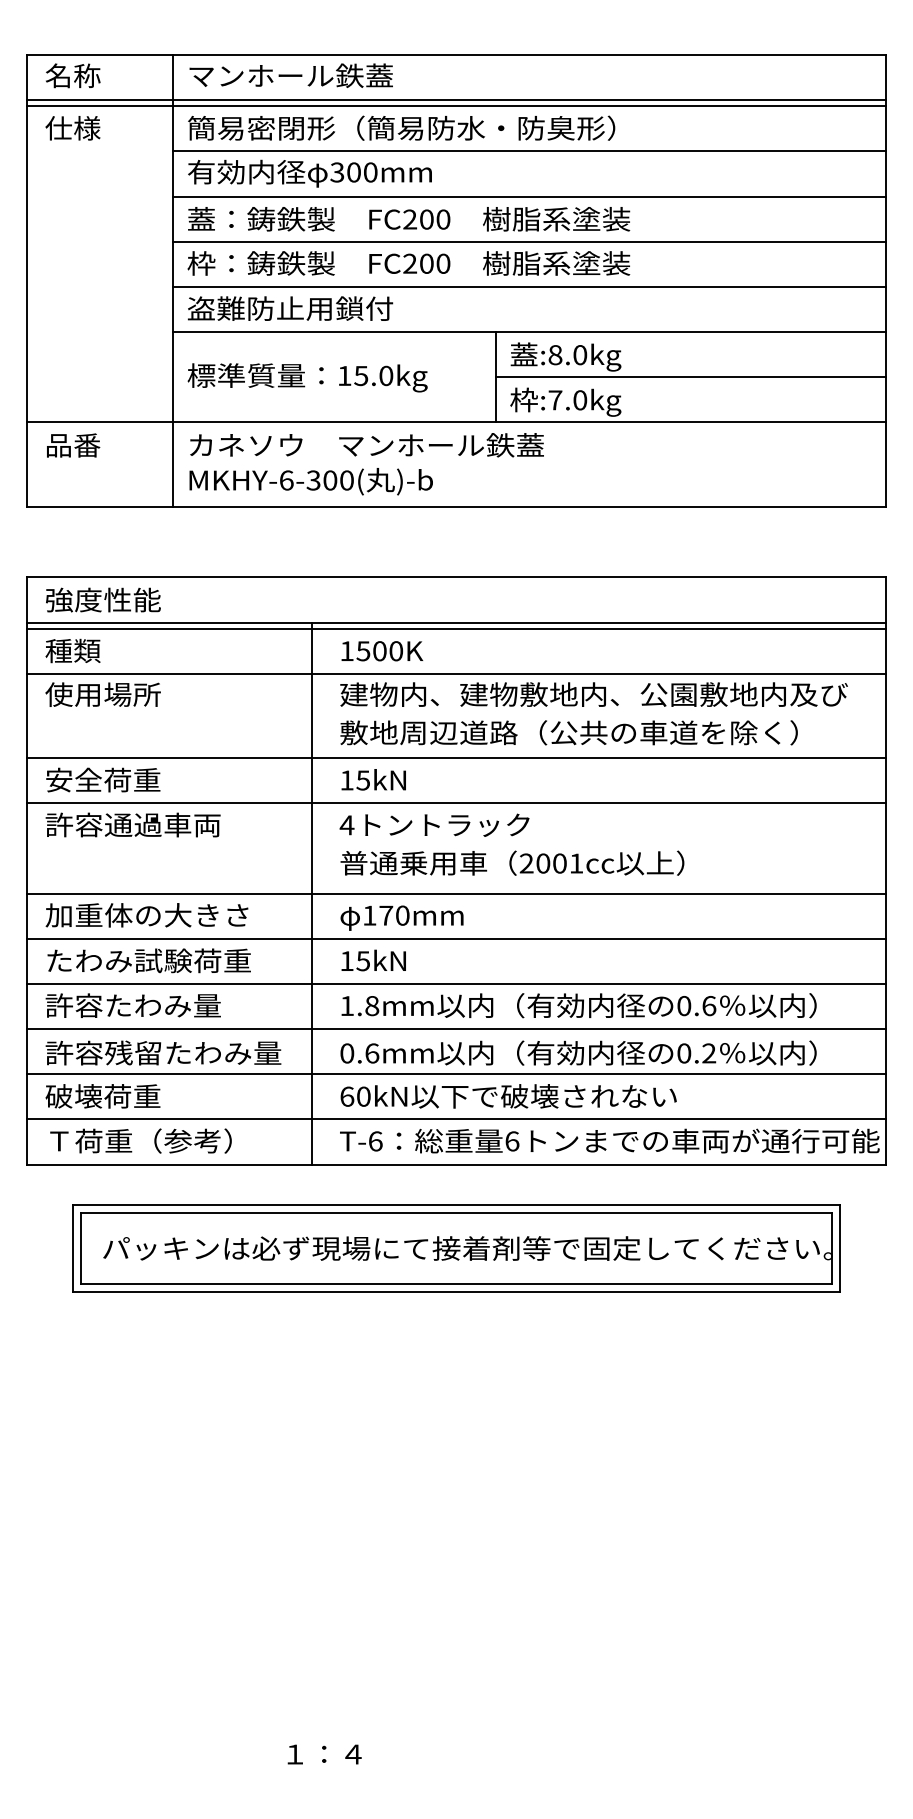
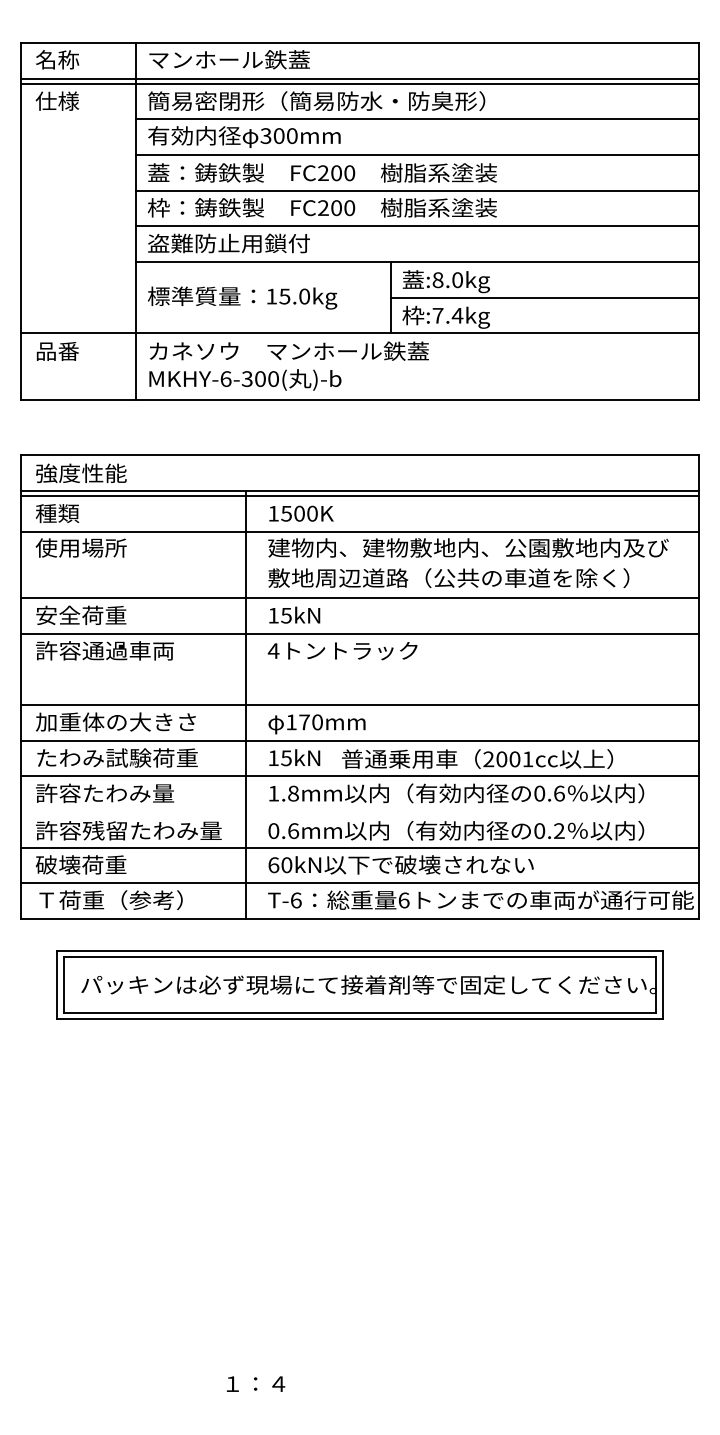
text: (579, 400) -> (457, 315), :7.0kg -> :7.4kg
text: (512, 862) -> (477, 758), moved
line: (456, 1029) -> (360, 812), removed

